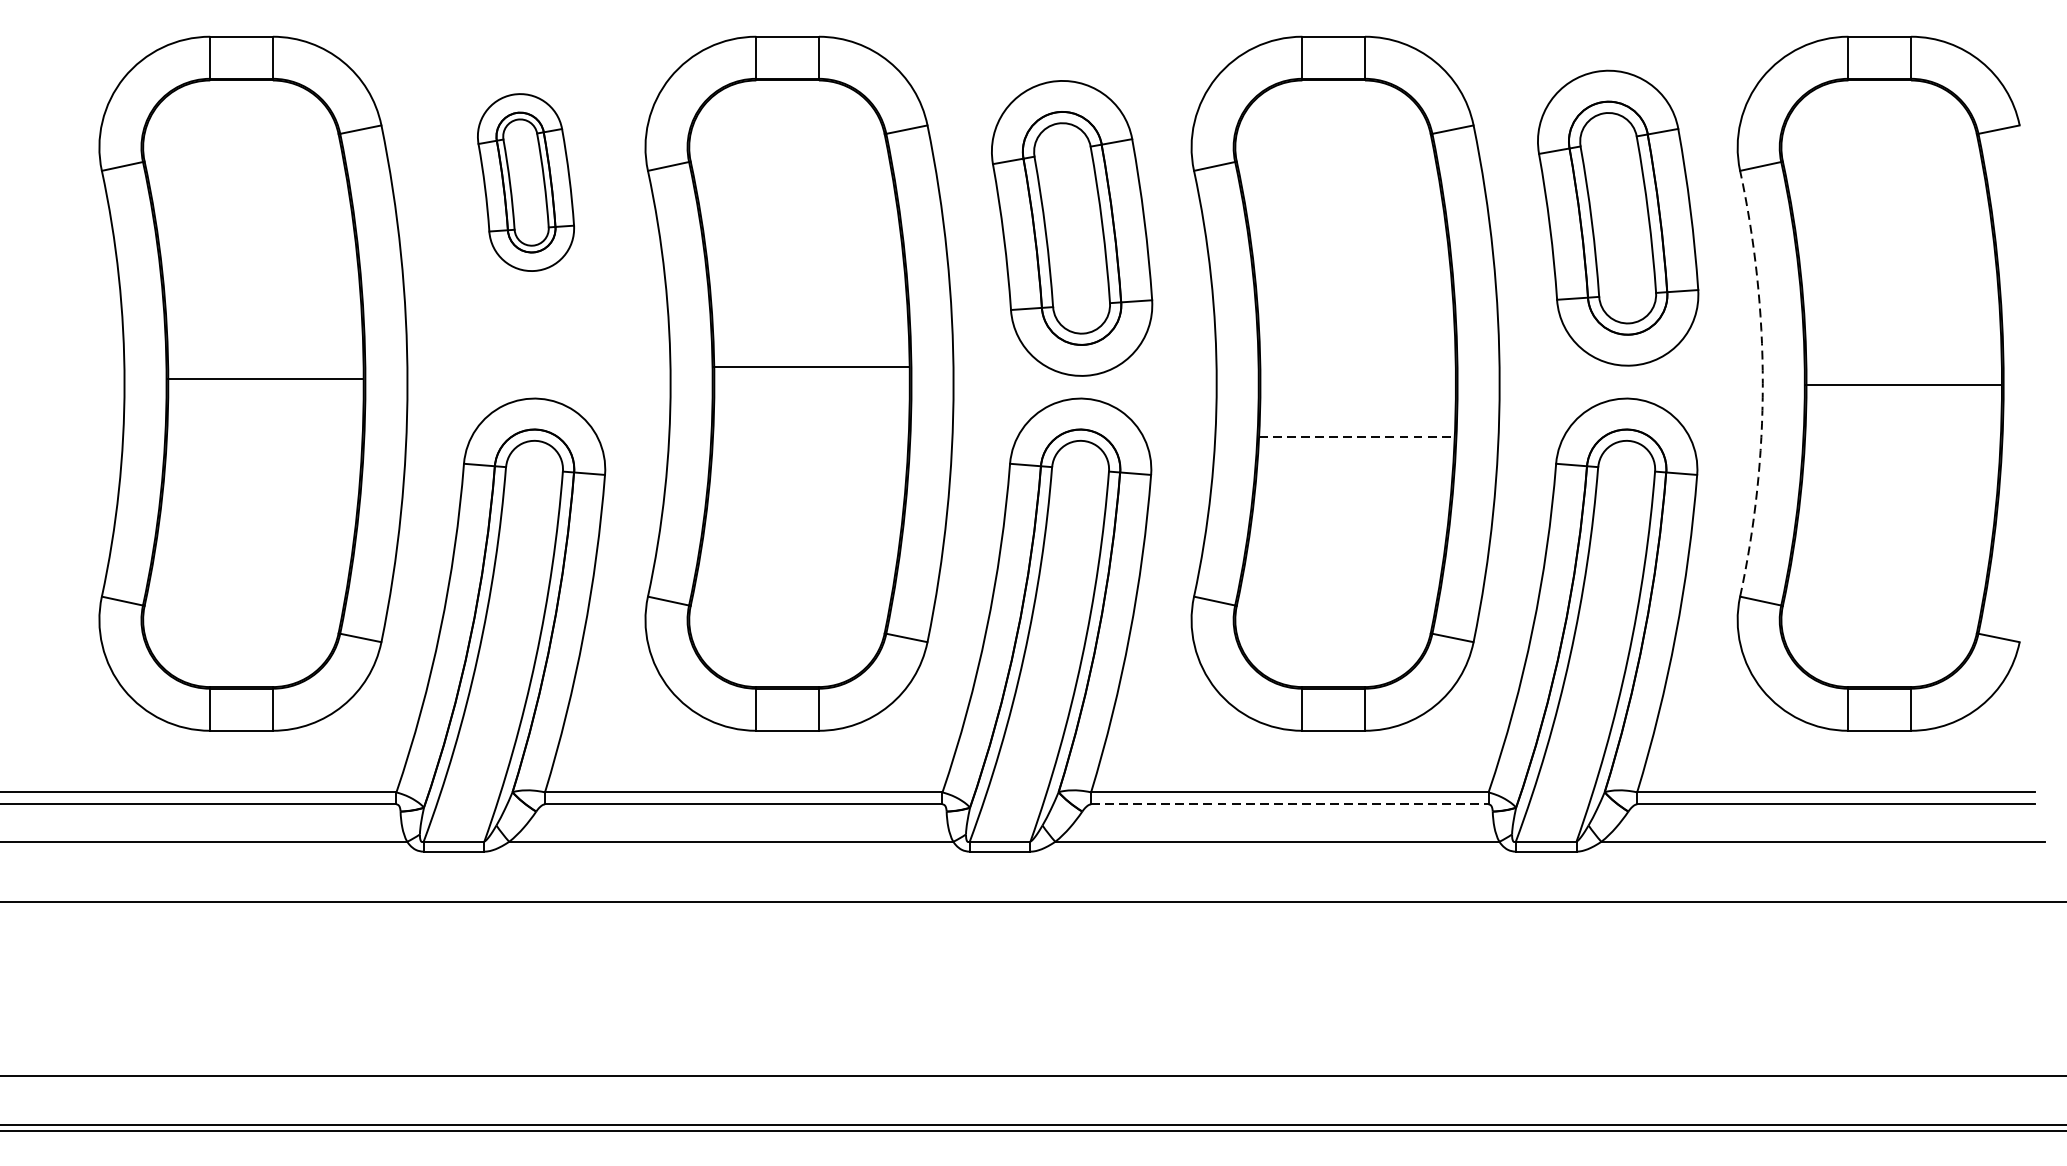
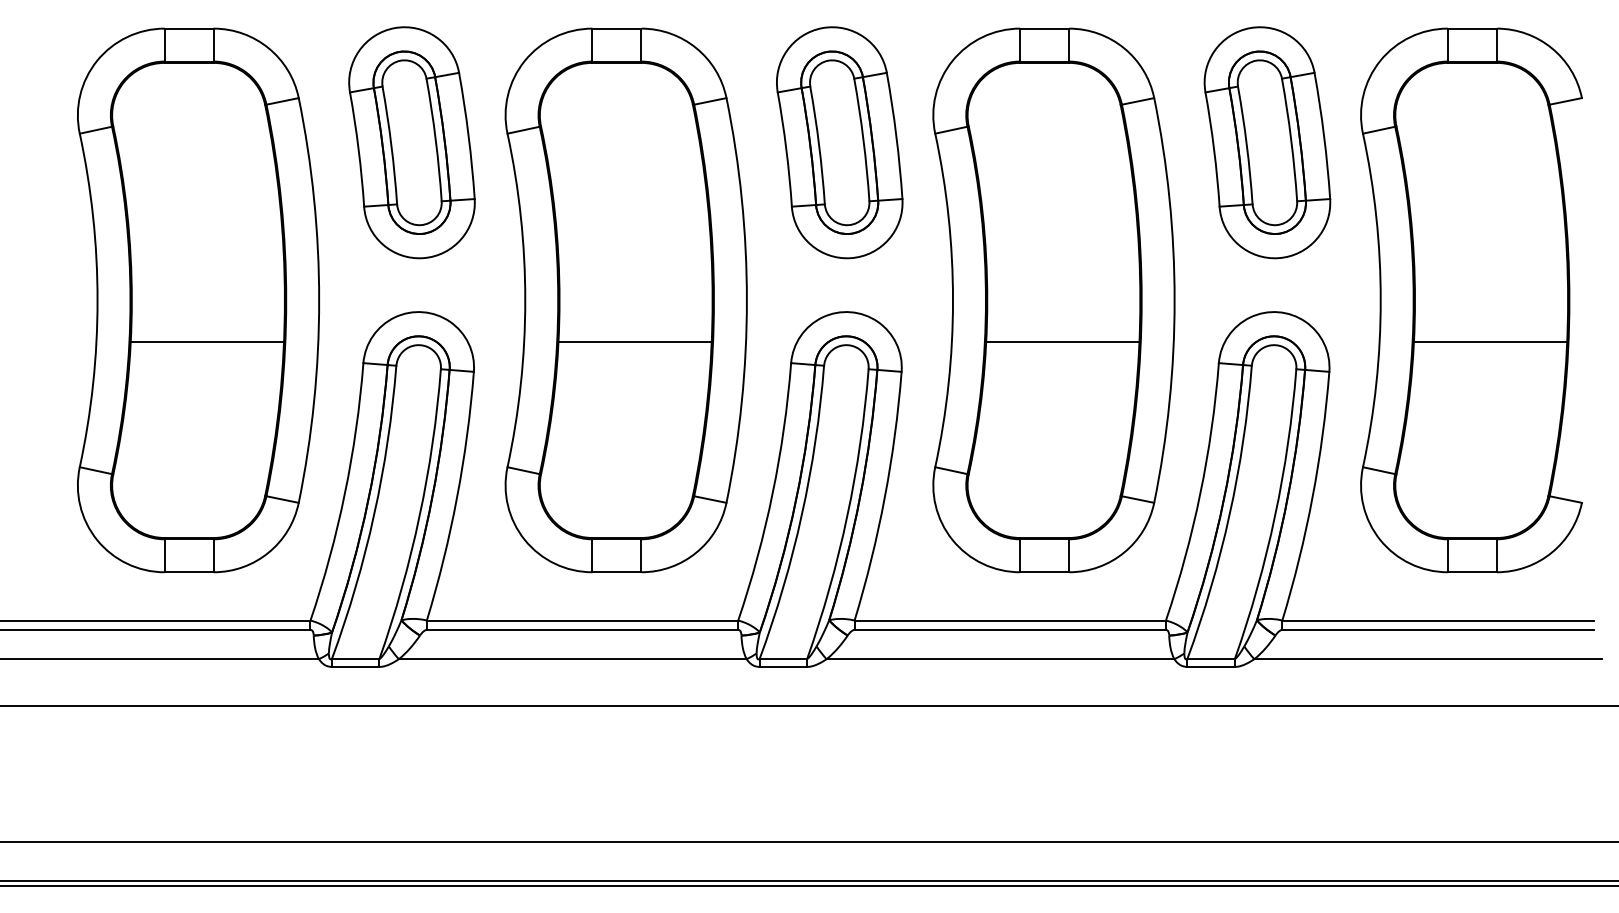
part: (525, 182) -> (411, 142), size x1.67
part: (1618, 217) -> (1267, 142), moved
part: (1071, 228) -> (839, 142), moved
line: (810, 367) -> (634, 342), moved
line: (264, 378) -> (207, 342), moved
arc: (1762, 383) -> (1380, 300), dashed -> solid
line: (1902, 385) -> (1490, 342), moved
line: (1356, 437) -> (1062, 342), dashed -> solid
line: (1290, 803) -> (1010, 629), dashed -> solid

